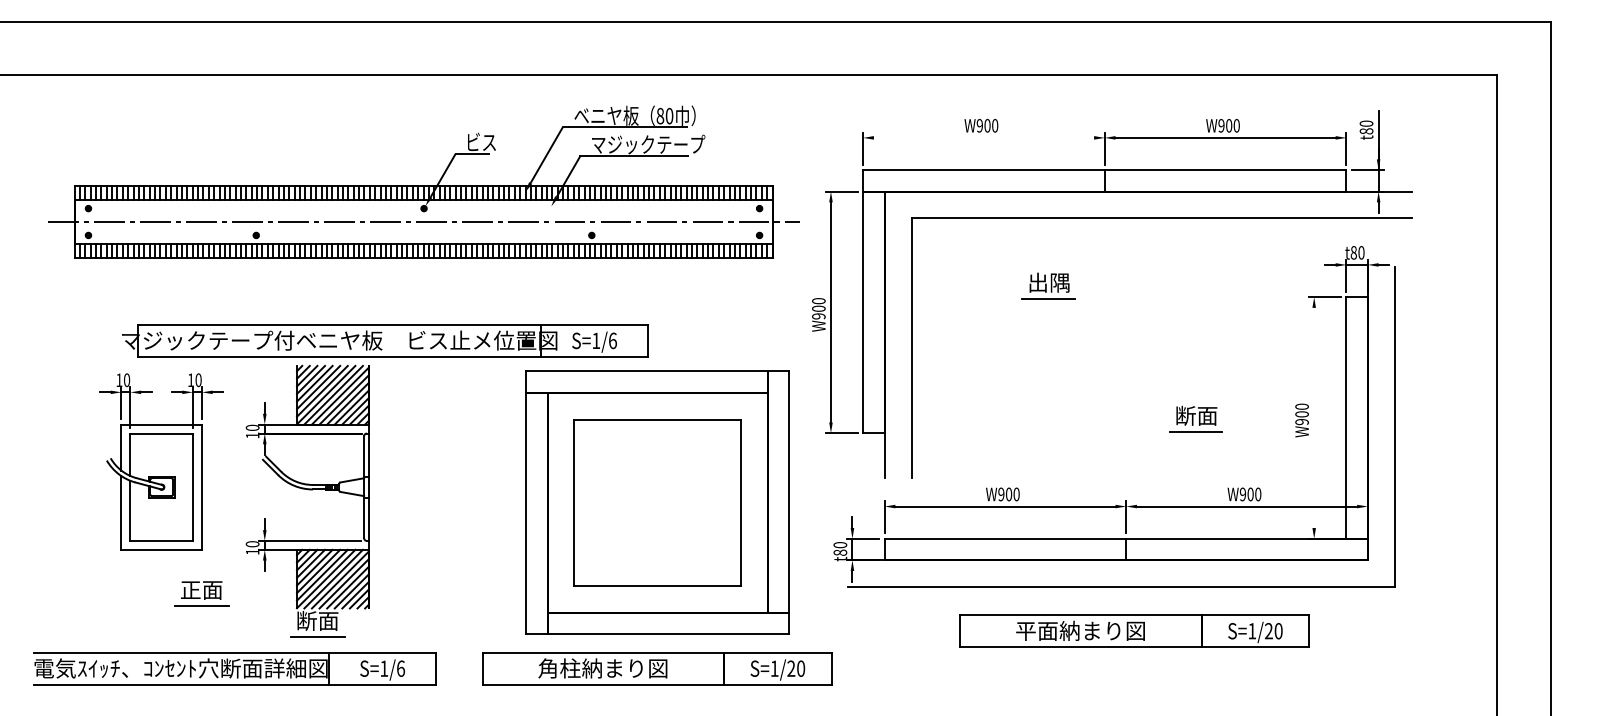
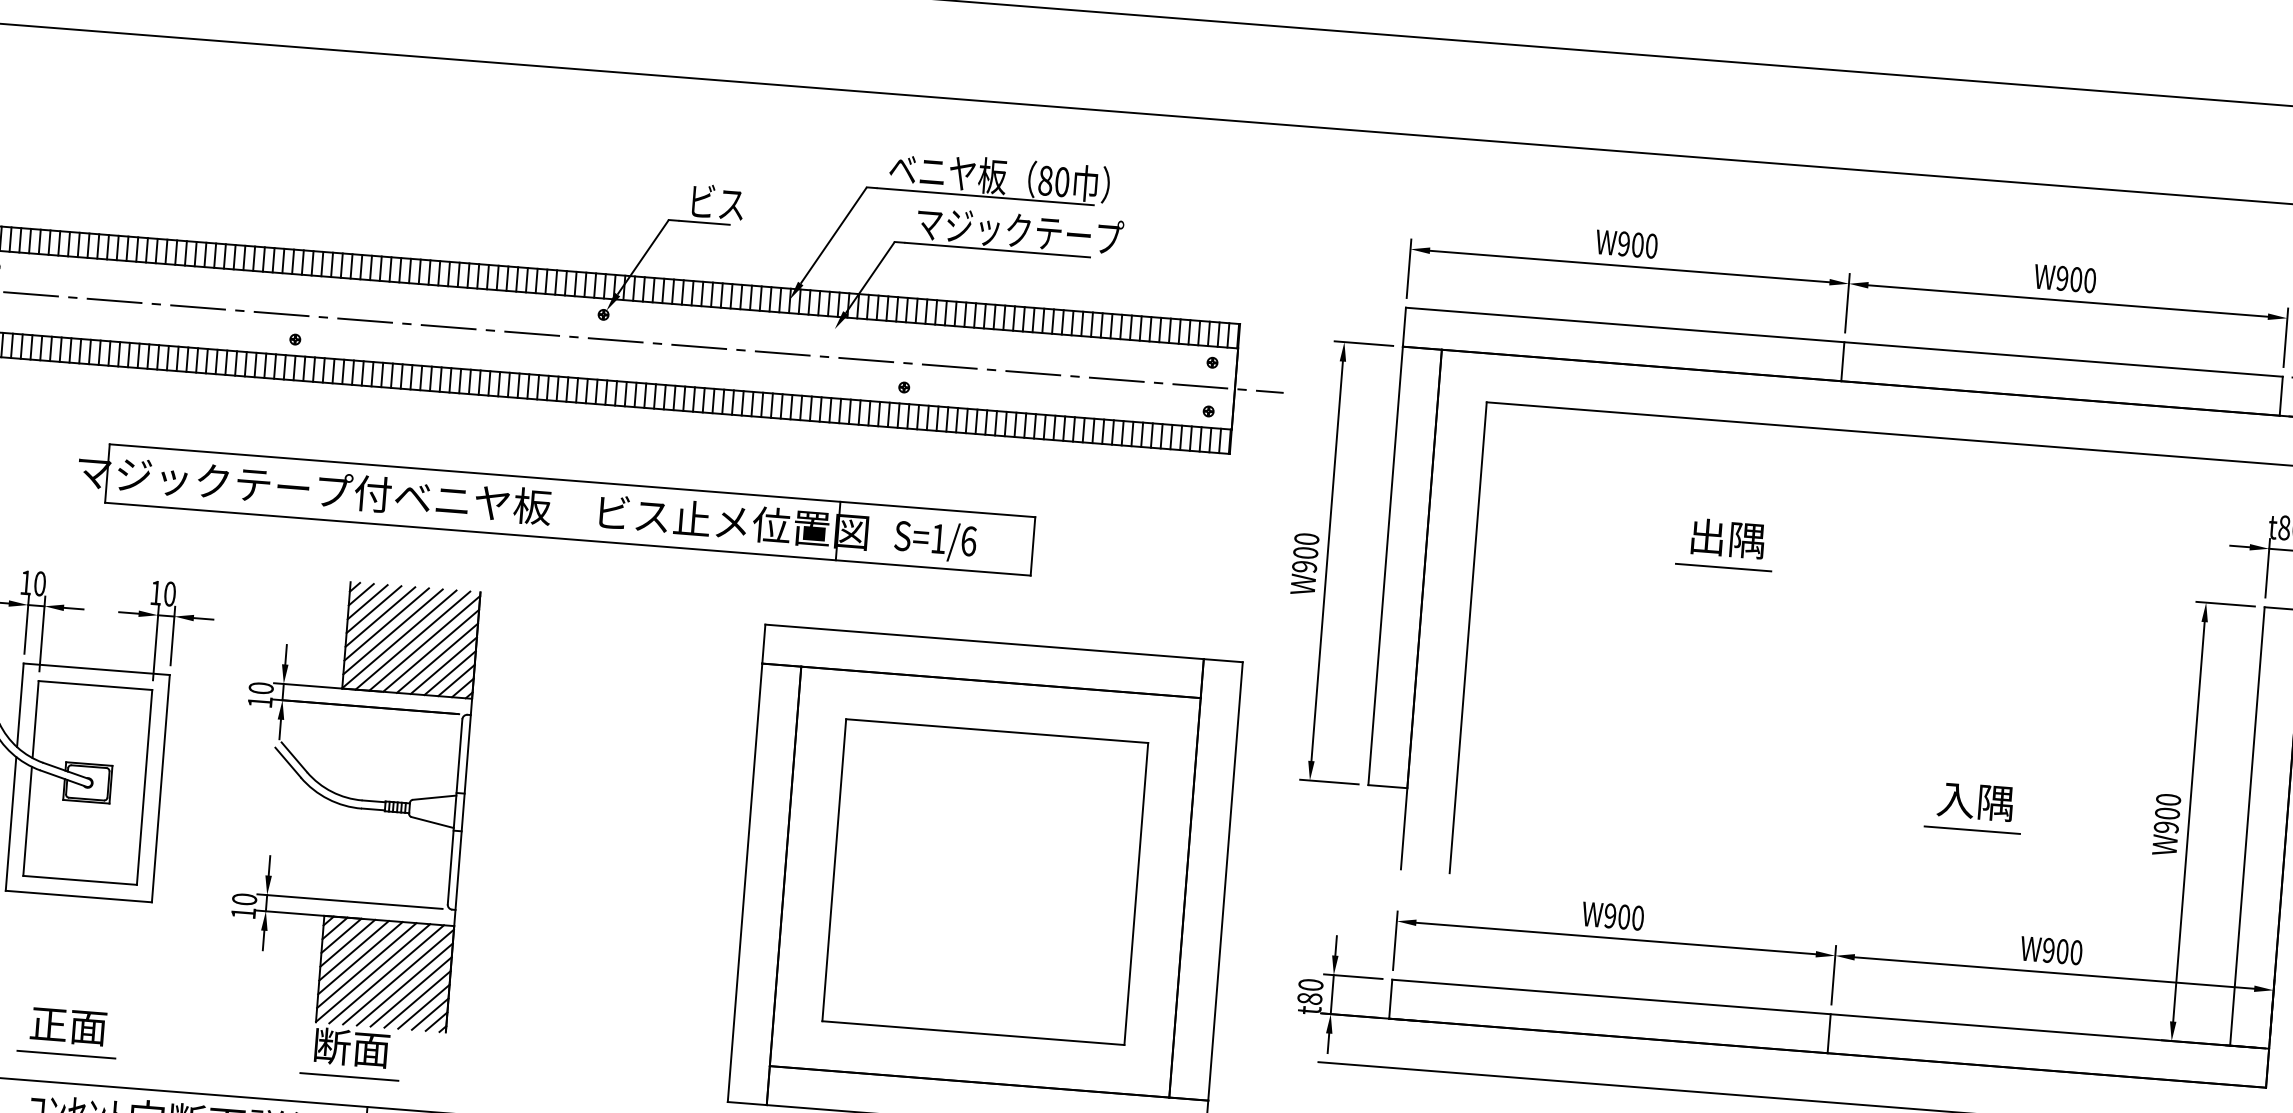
line: (983, 137) -> (1628, 265), added
part: (385, 340) -> (556, 508), moved
text: (1196, 415) -> (1975, 800), 断面 -> 入隅
line: (1314, 417) -> (2189, 821), added
part: (201, 593) -> (67, 1032), moved

